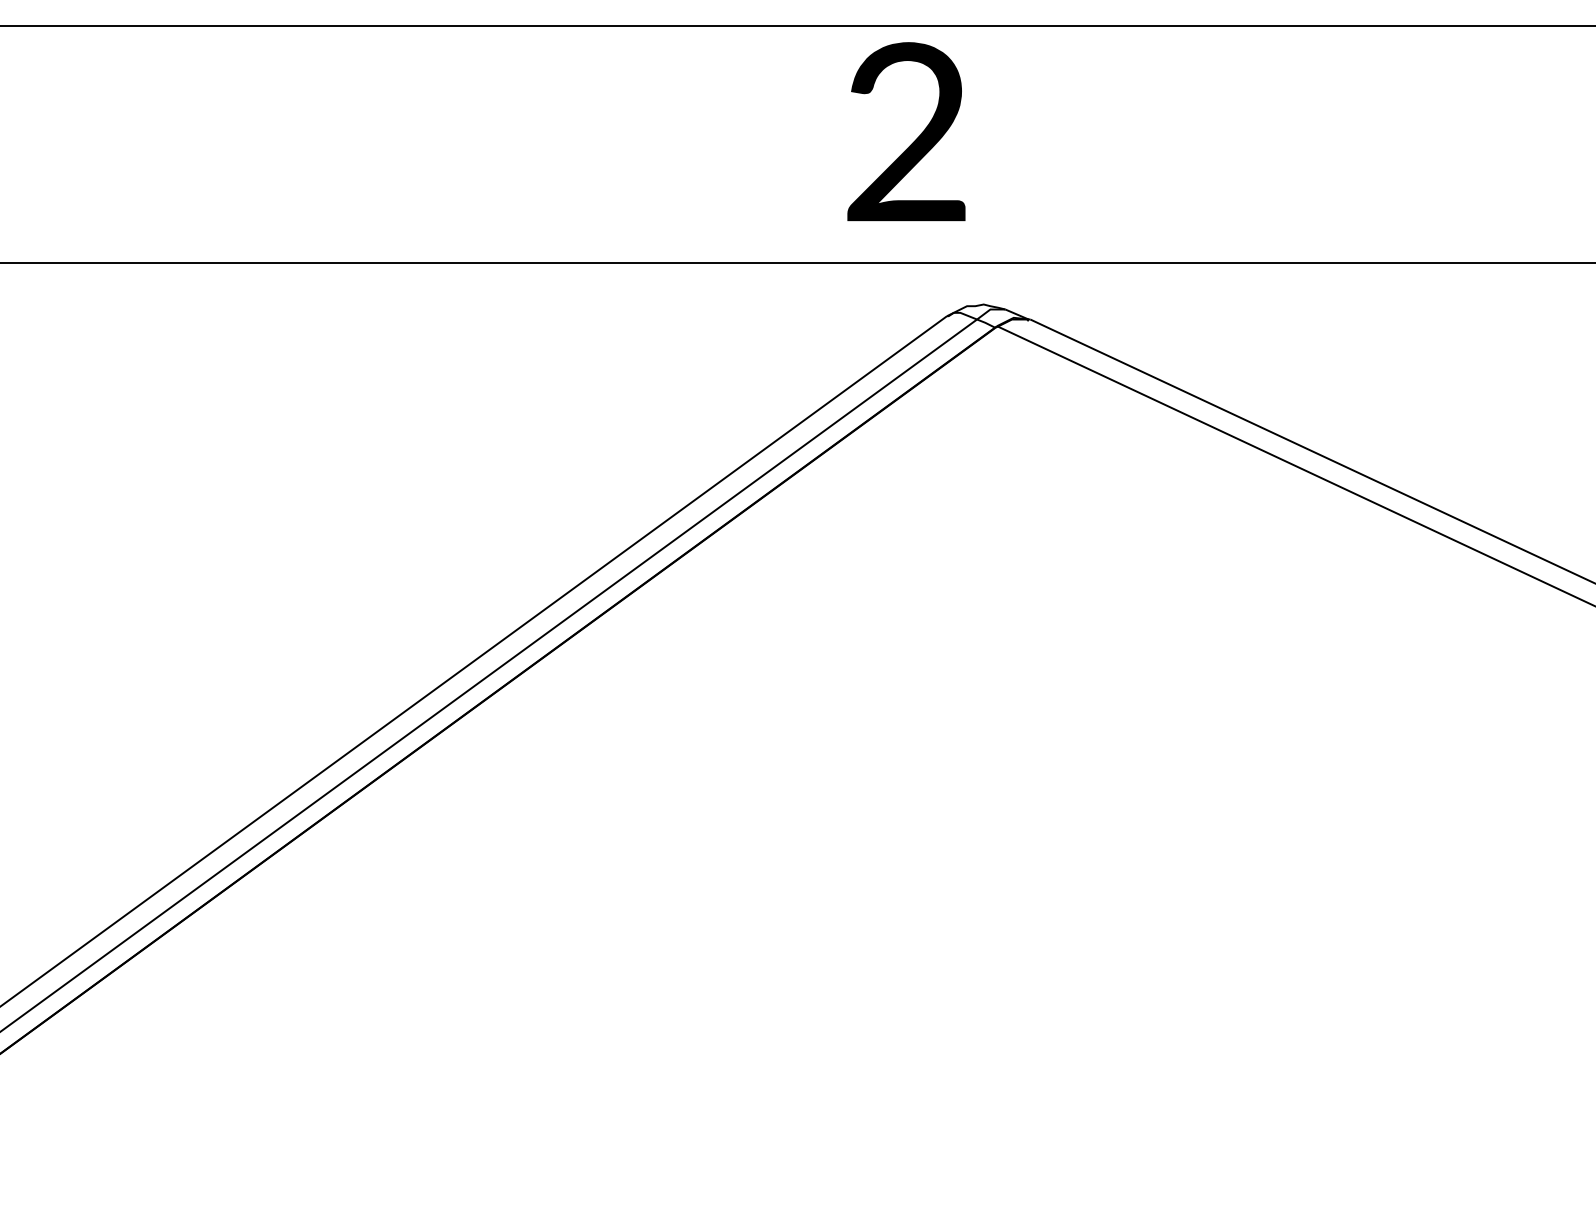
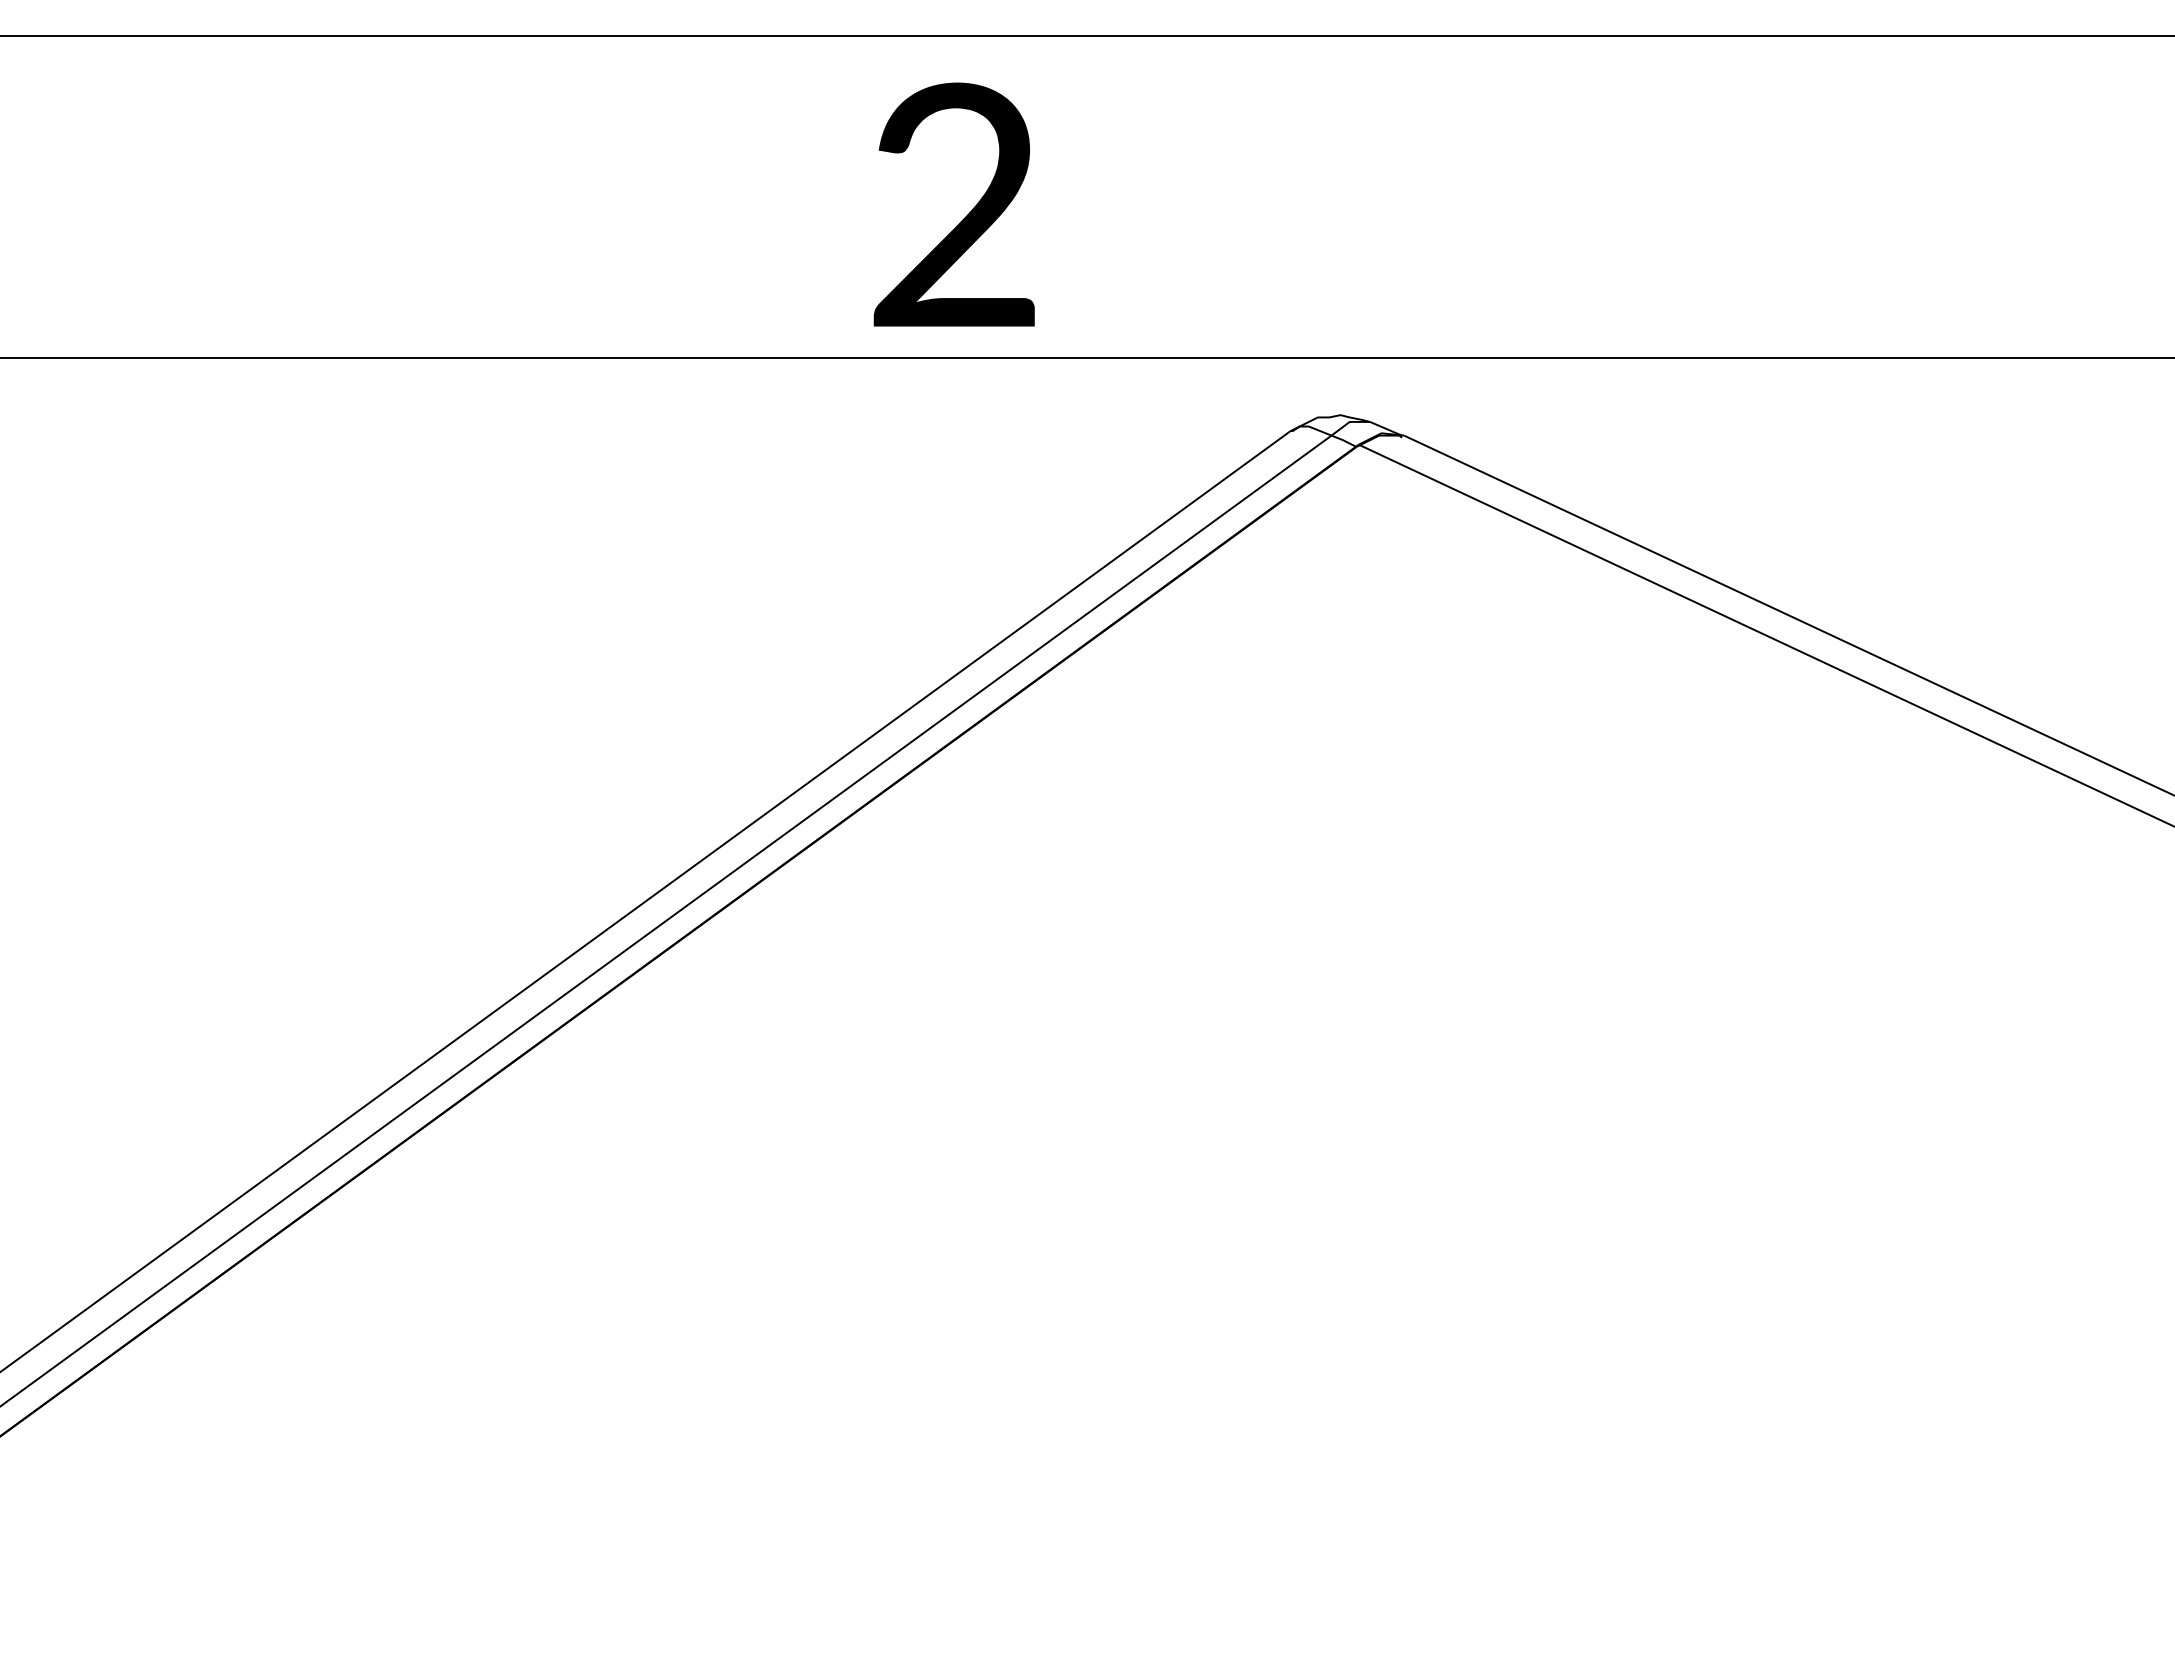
text: (905, 131) -> (953, 204), moved

